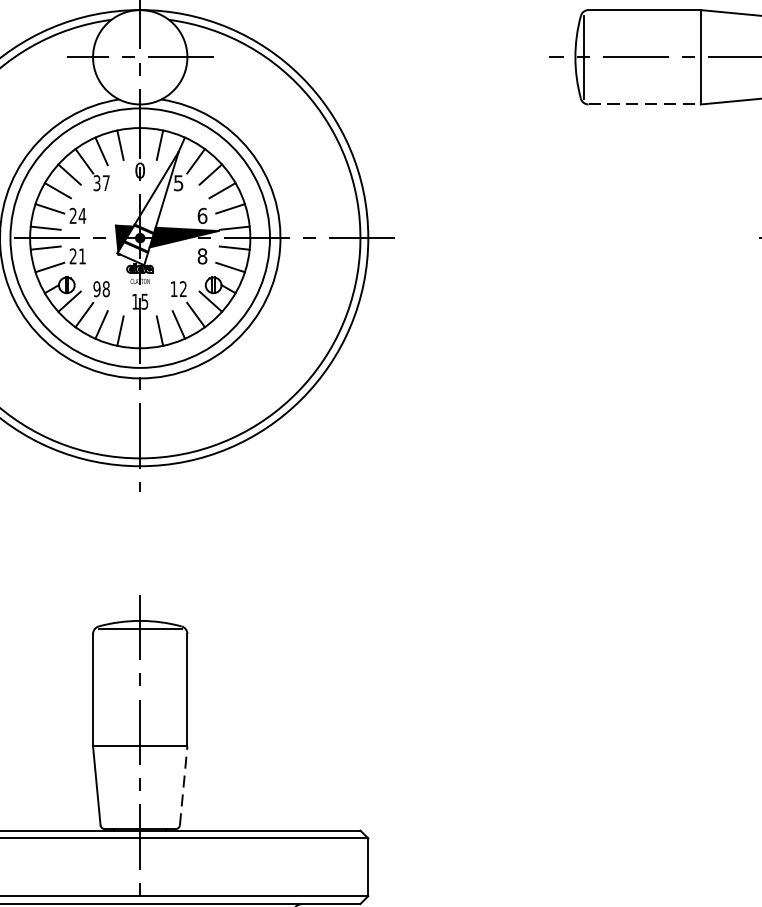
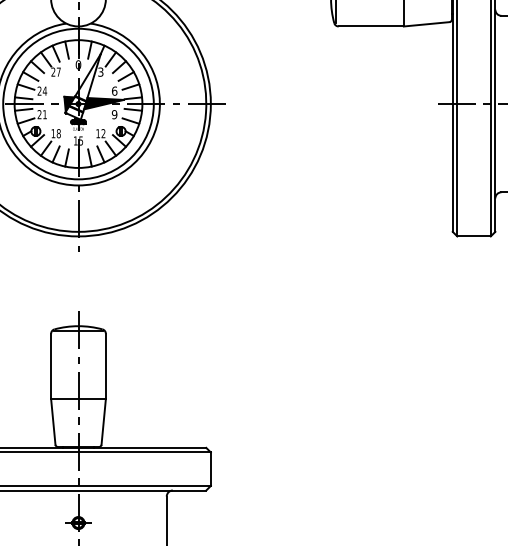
line: (645, 104) -> (371, 26), dashed -> solid
text: (178, 182) -> (100, 71), 5 -> 3
text: (97, 183) -> (53, 72), 37 -> 27
text: (202, 256) -> (114, 114), 8 -> 9
text: (97, 288) -> (53, 133), 98 -> 18
line: (183, 785) -> (103, 421), dashed -> solid

